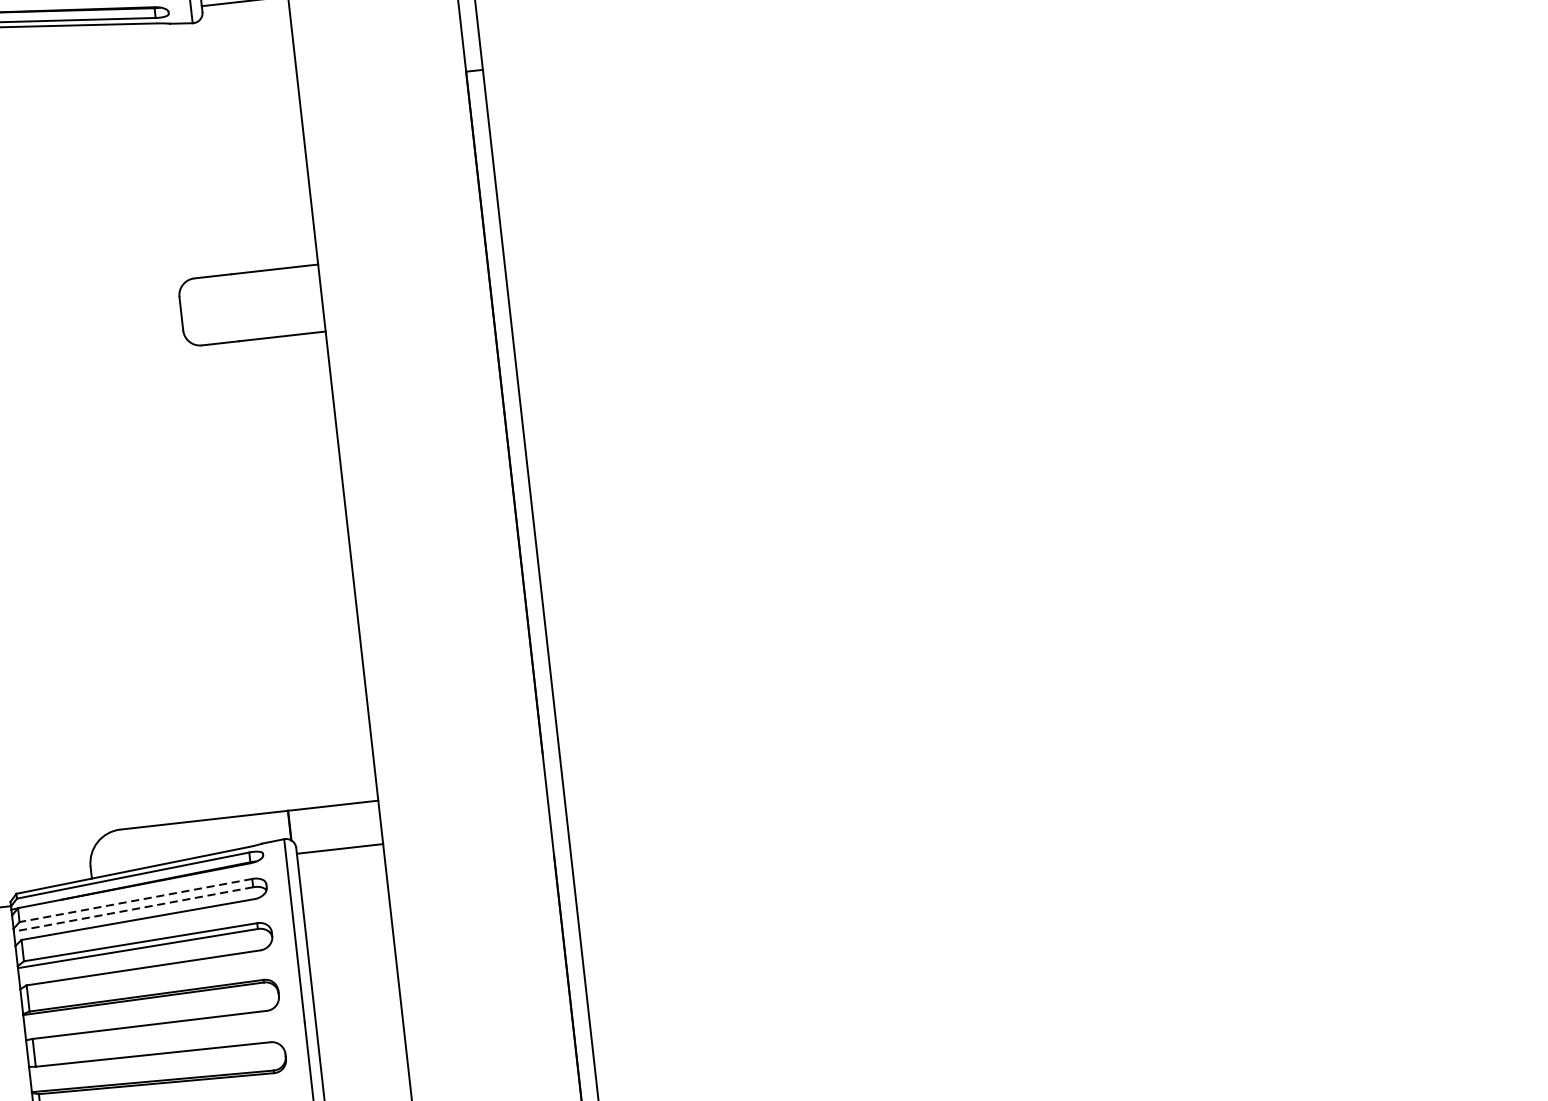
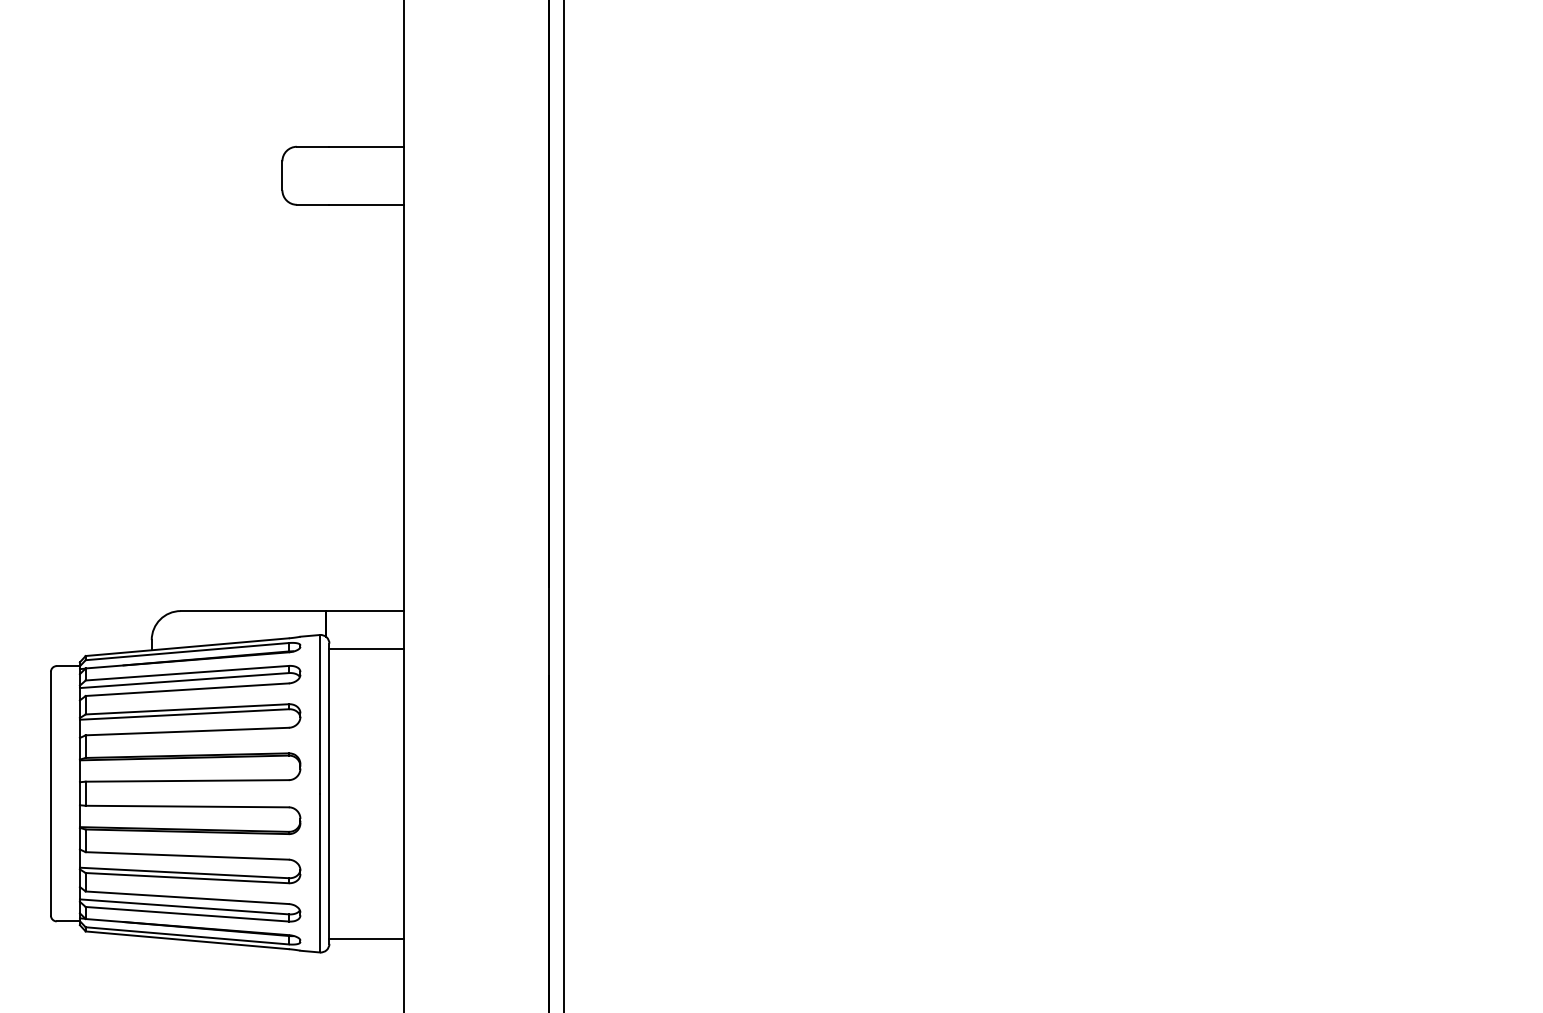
line: (136, 900) -> (187, 673), dashed -> solid
line: (133, 909) -> (184, 680), dashed -> solid

